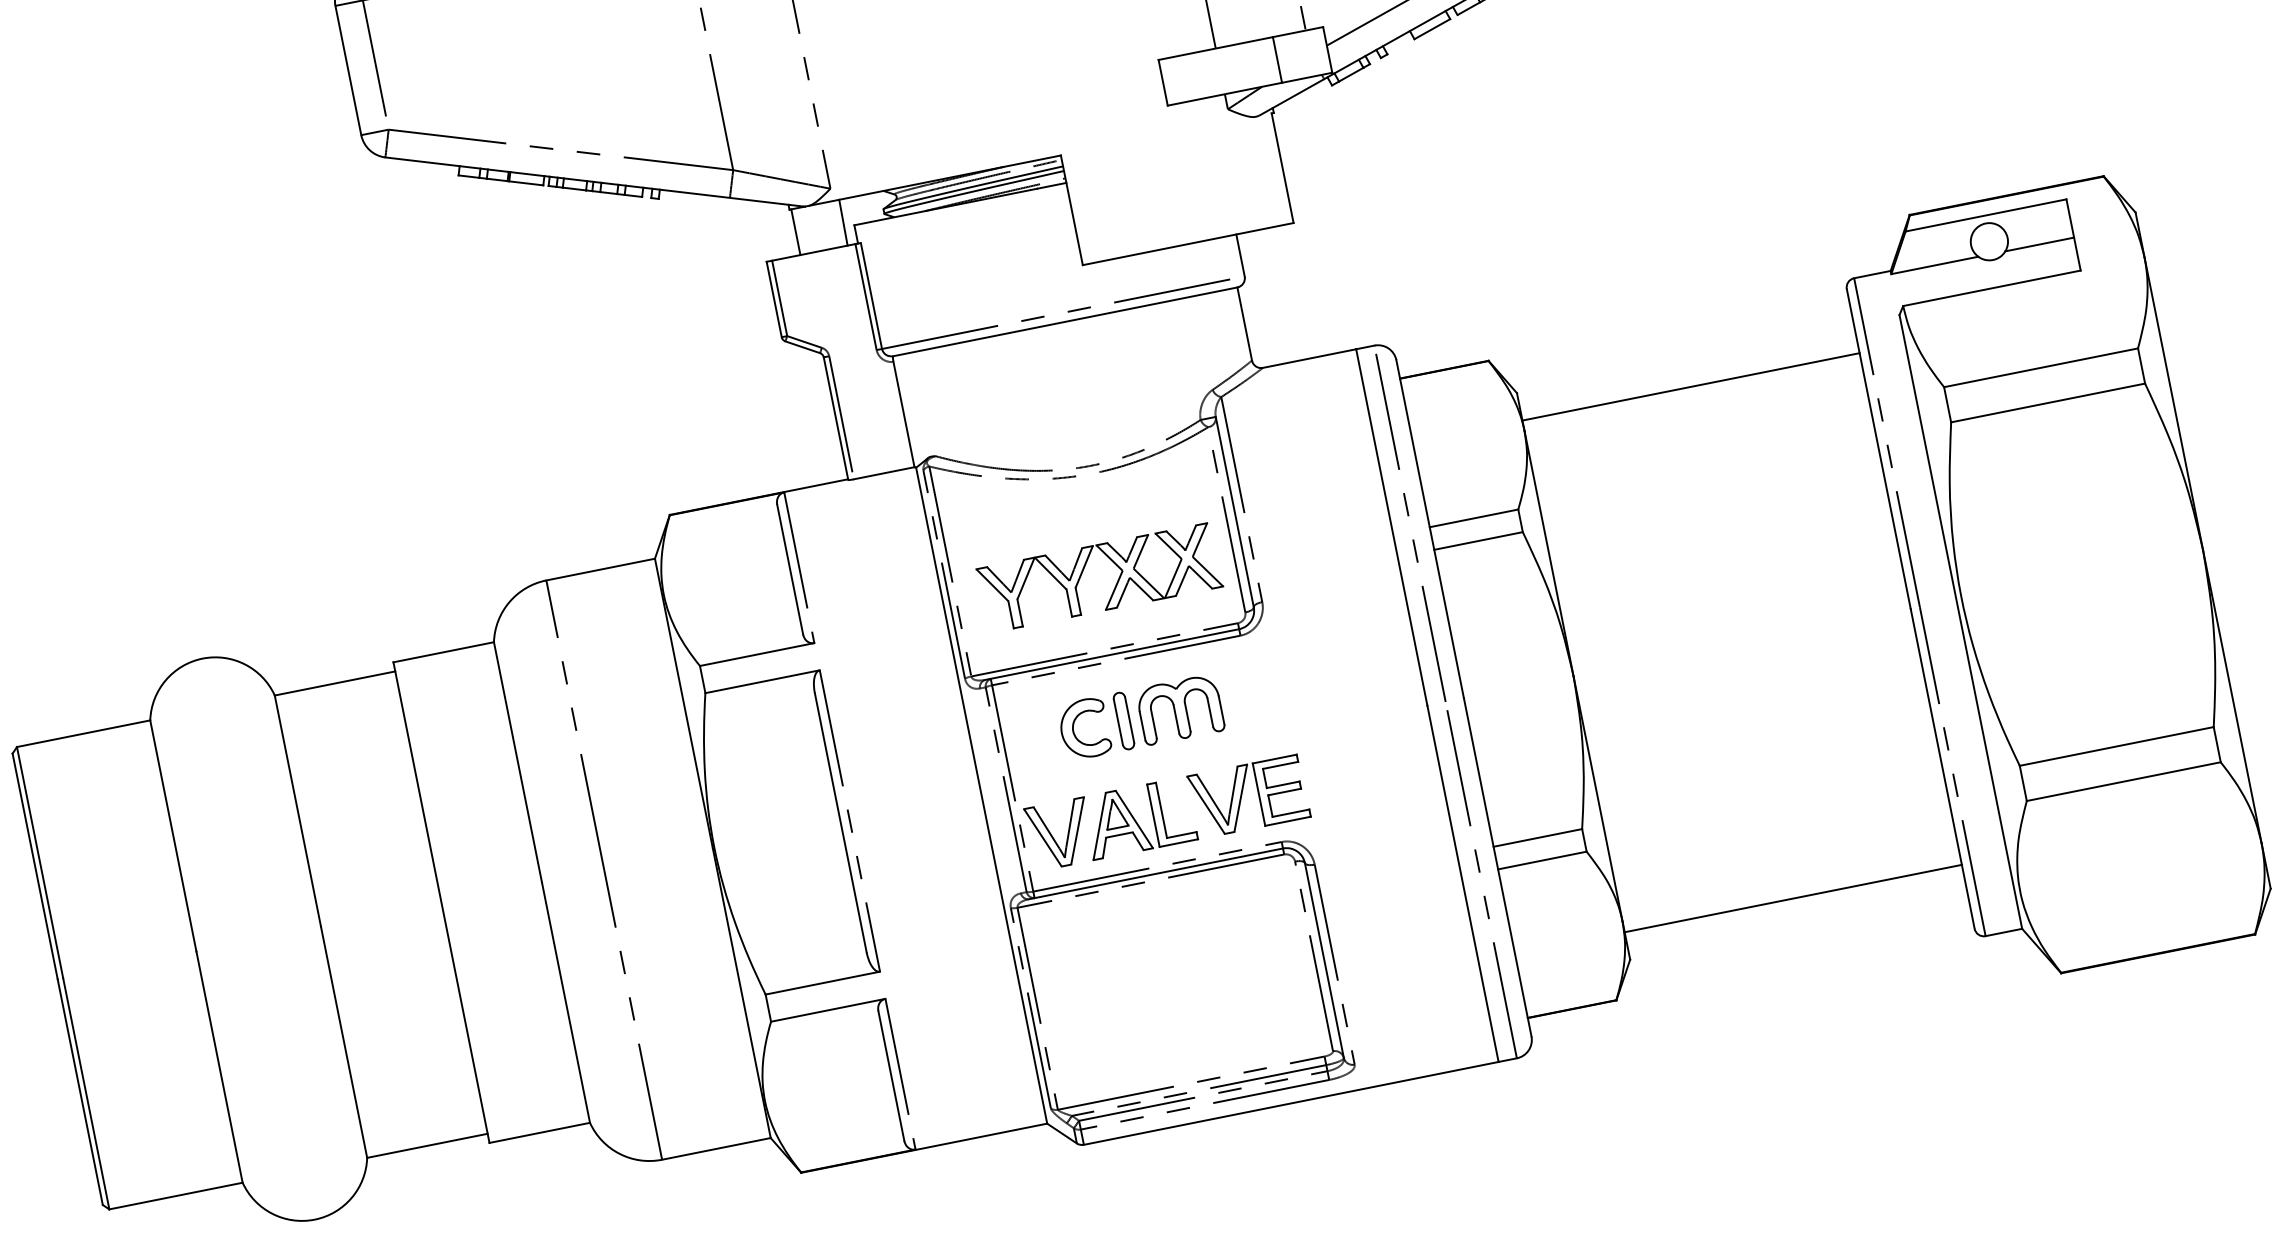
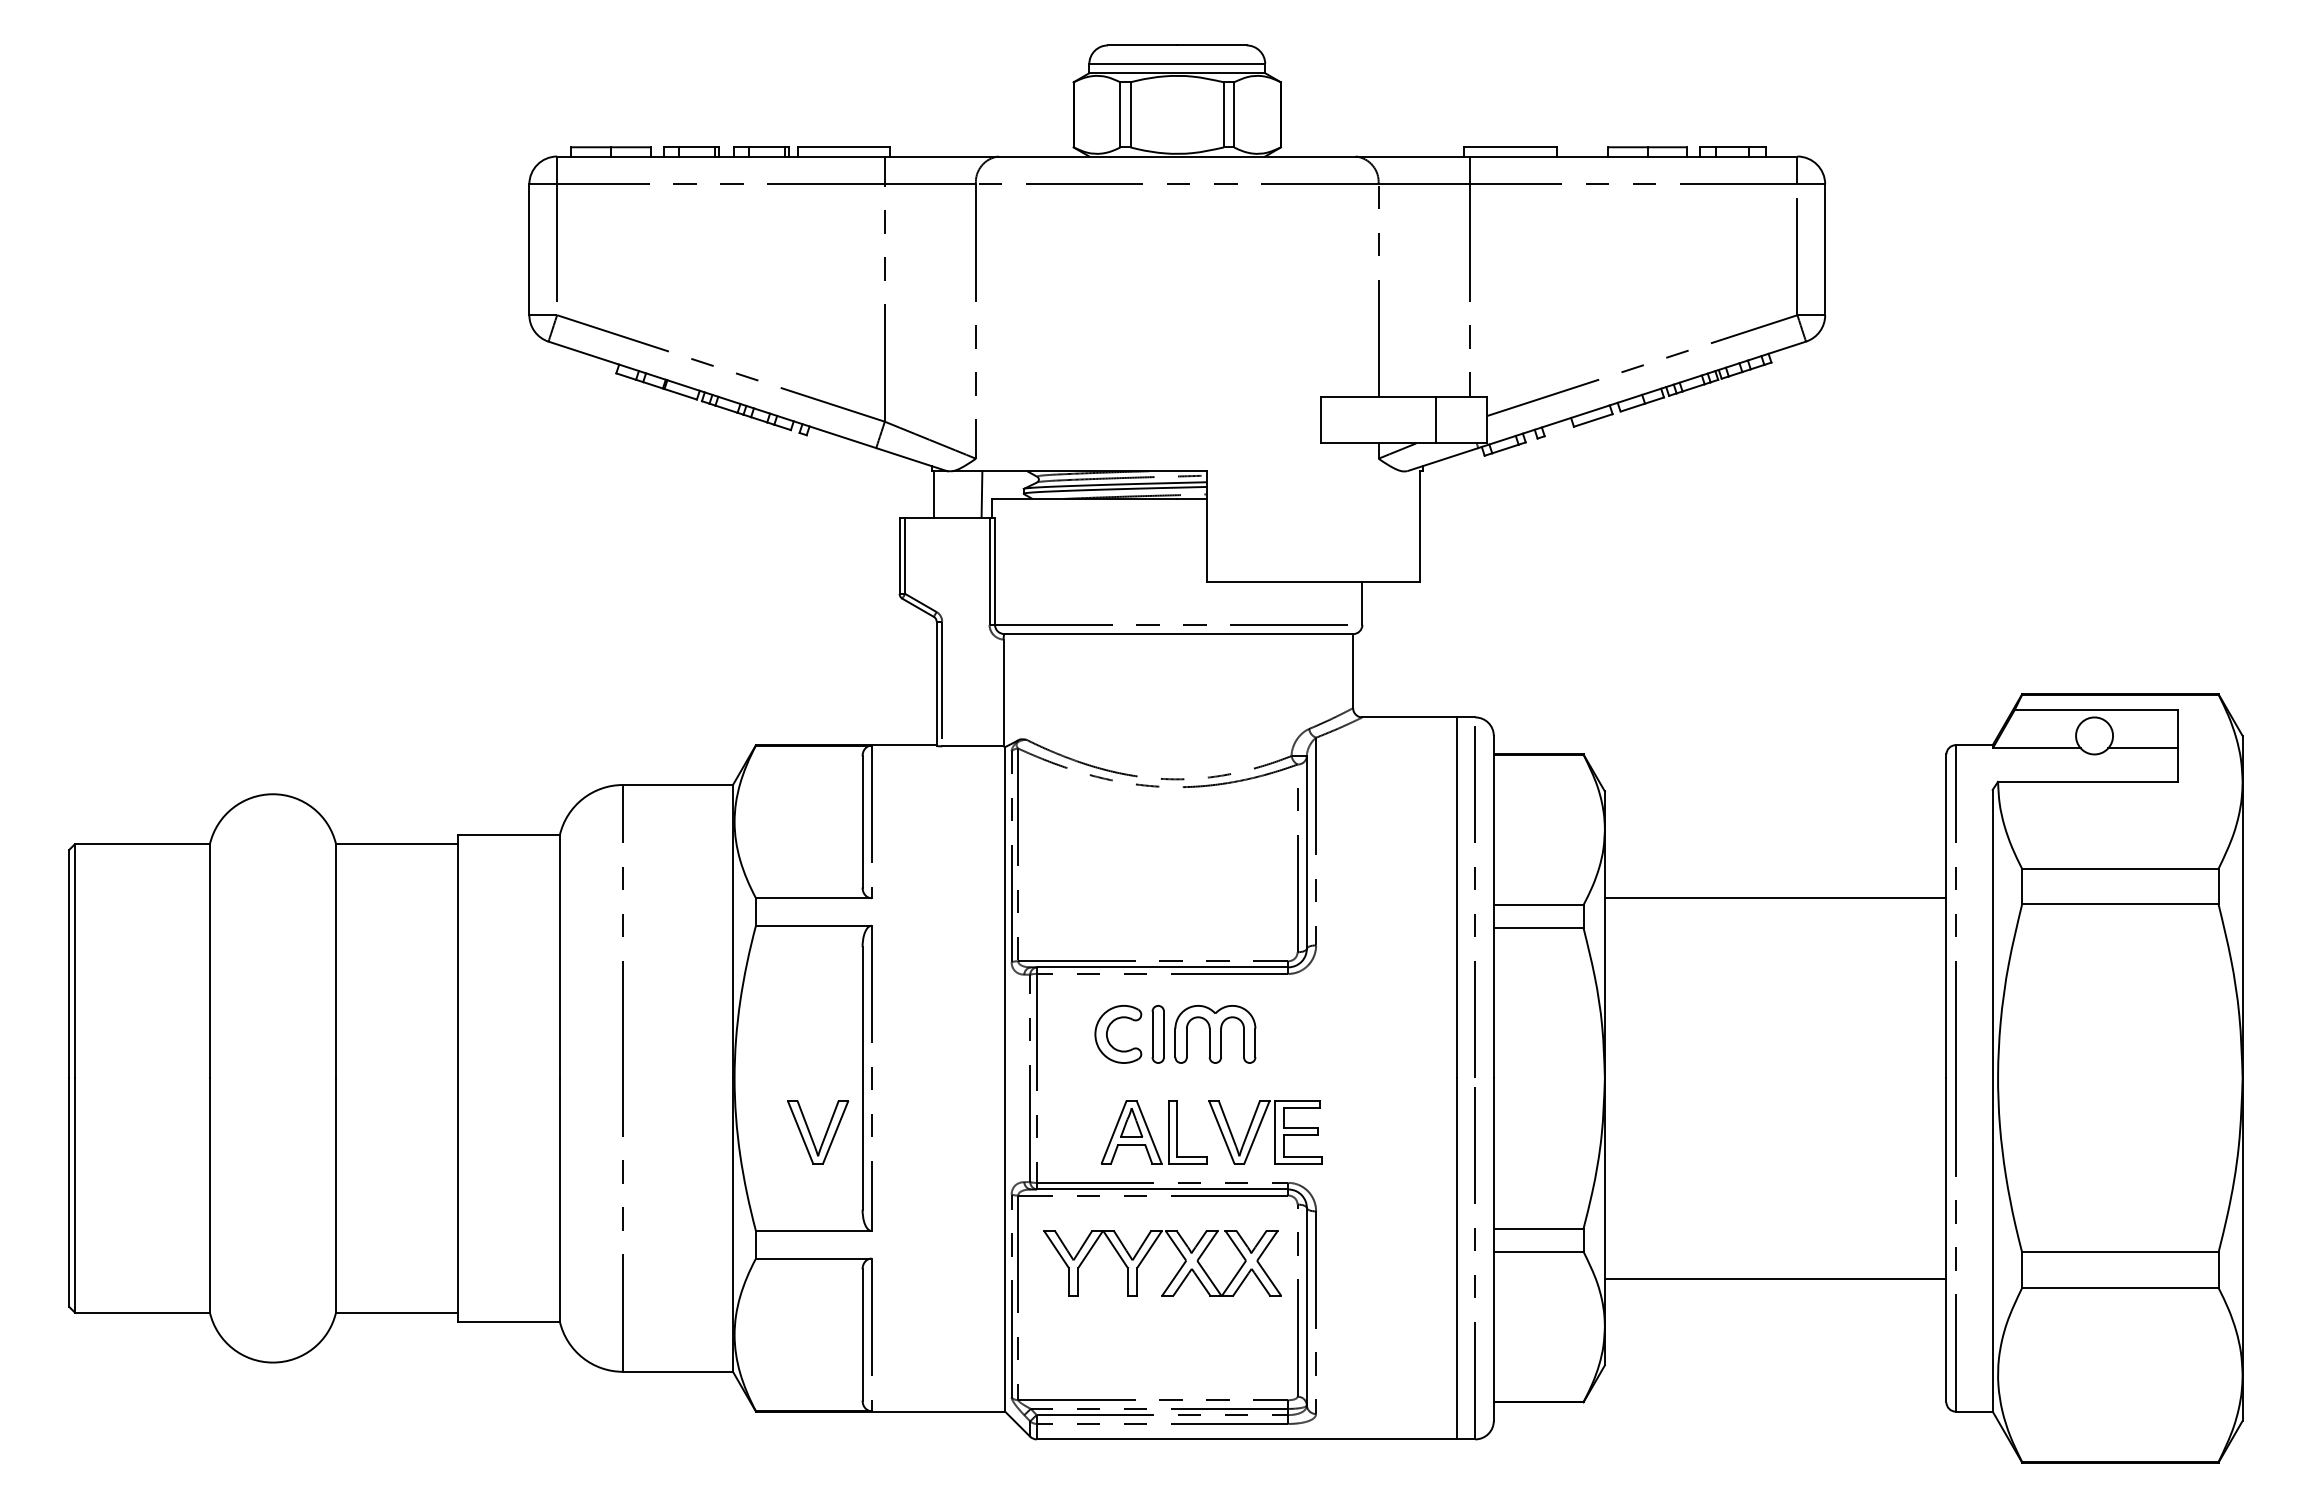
line: (1690, 387) -> (1775, 898), moved
part: (1116, 583) -> (1177, 1271), moved
part: (1067, 836) -> (824, 1135), moved
line: (1793, 898) -> (1775, 1278), moved

